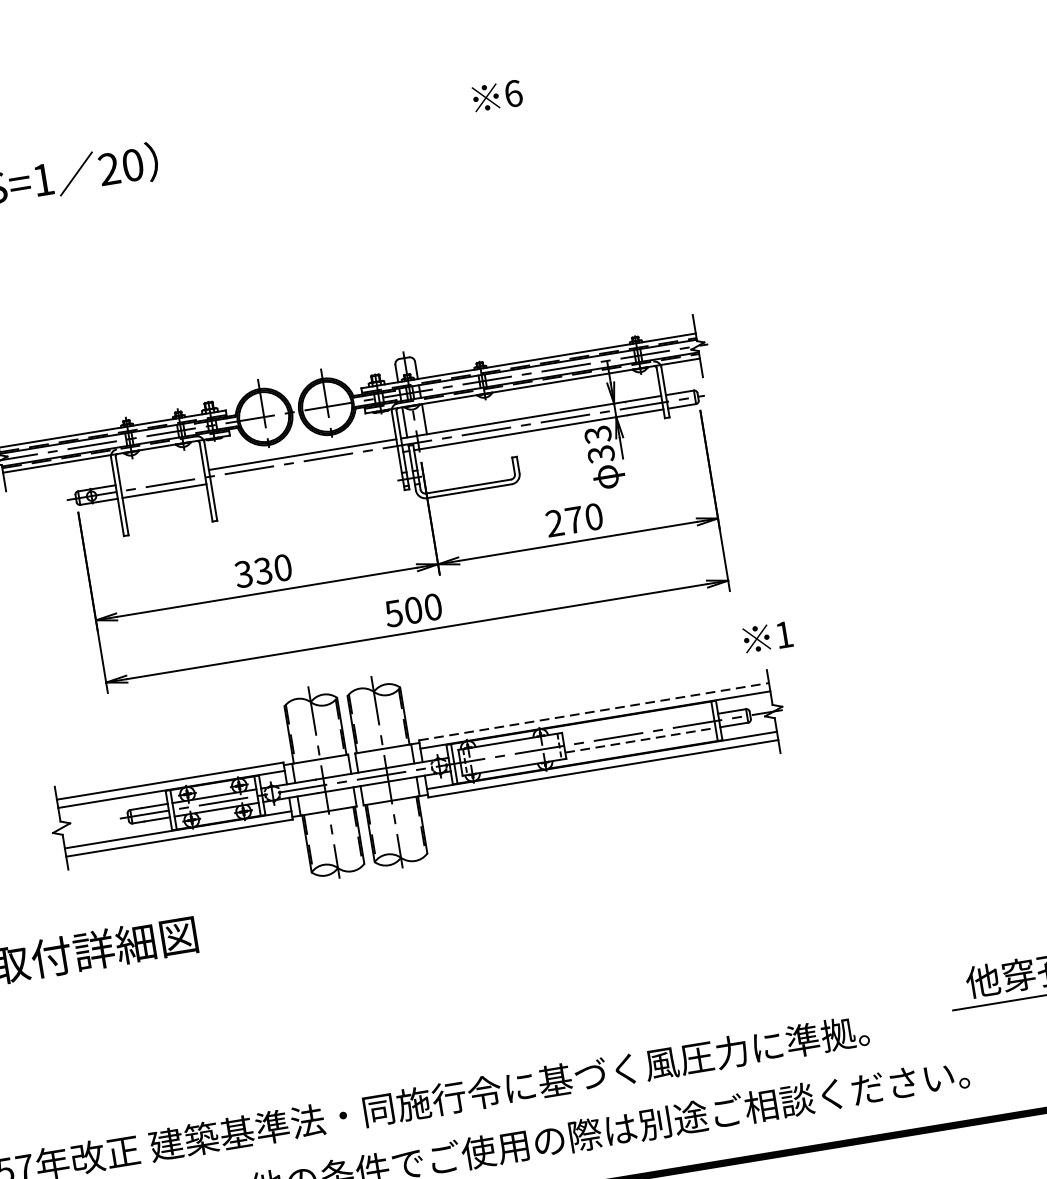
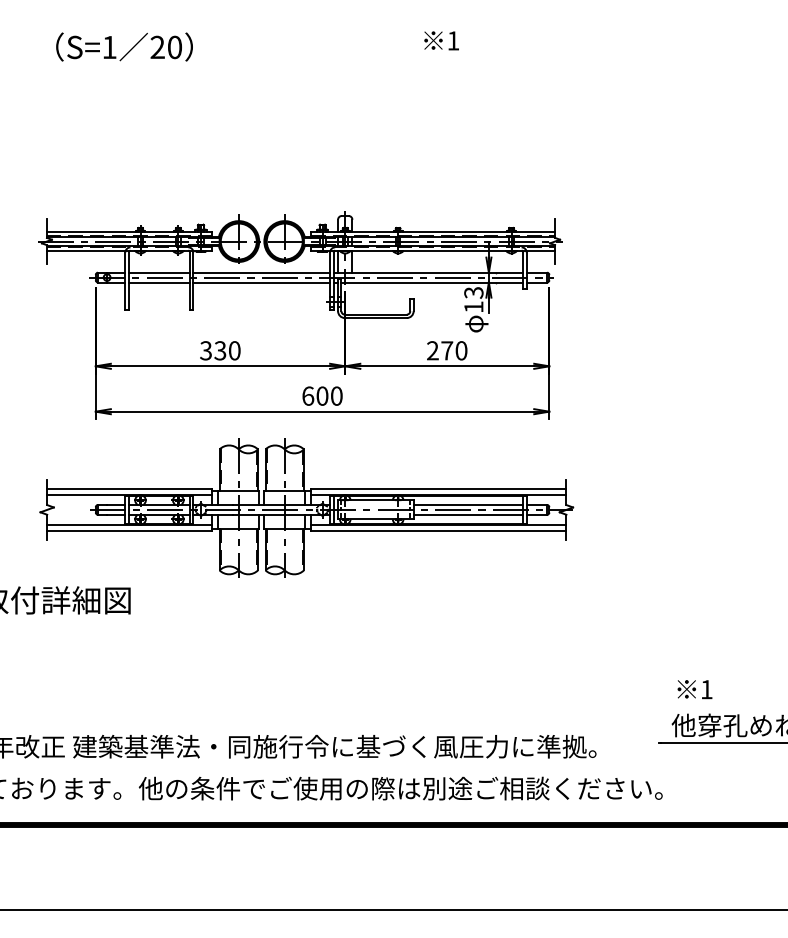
text: (513, 93) -> (453, 40), 6 -> 1
text: (600, 454) -> (473, 307), 33 -> 13
line: (304, 468) -> (261, 282), added
line: (162, 477) -> (159, 272), added
text: (394, 612) -> (308, 395), 500 -> 600
text: (767, 637) -> (694, 689), moved
line: (593, 712) -> (438, 489), dashed -> solid
line: (638, 726) -> (468, 504), added
line: (640, 739) -> (468, 514), dashed -> solid

